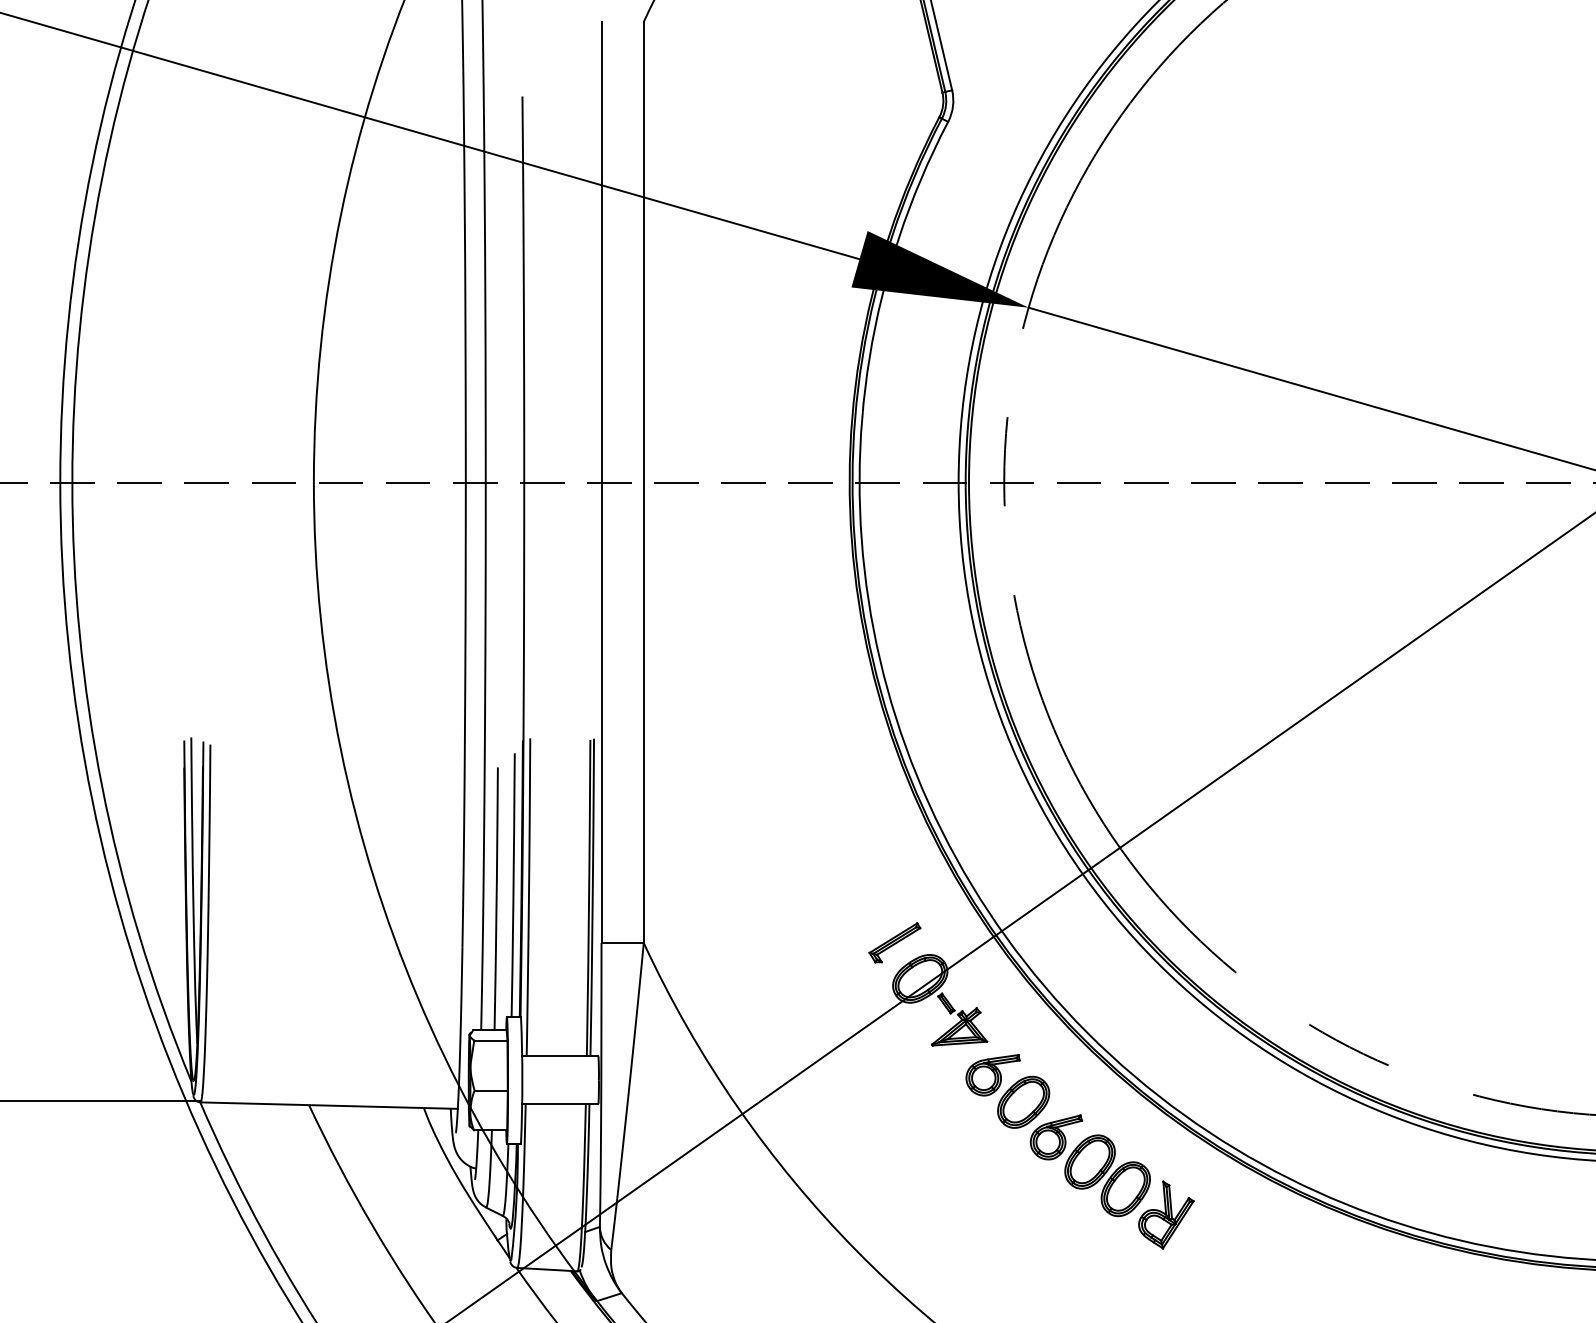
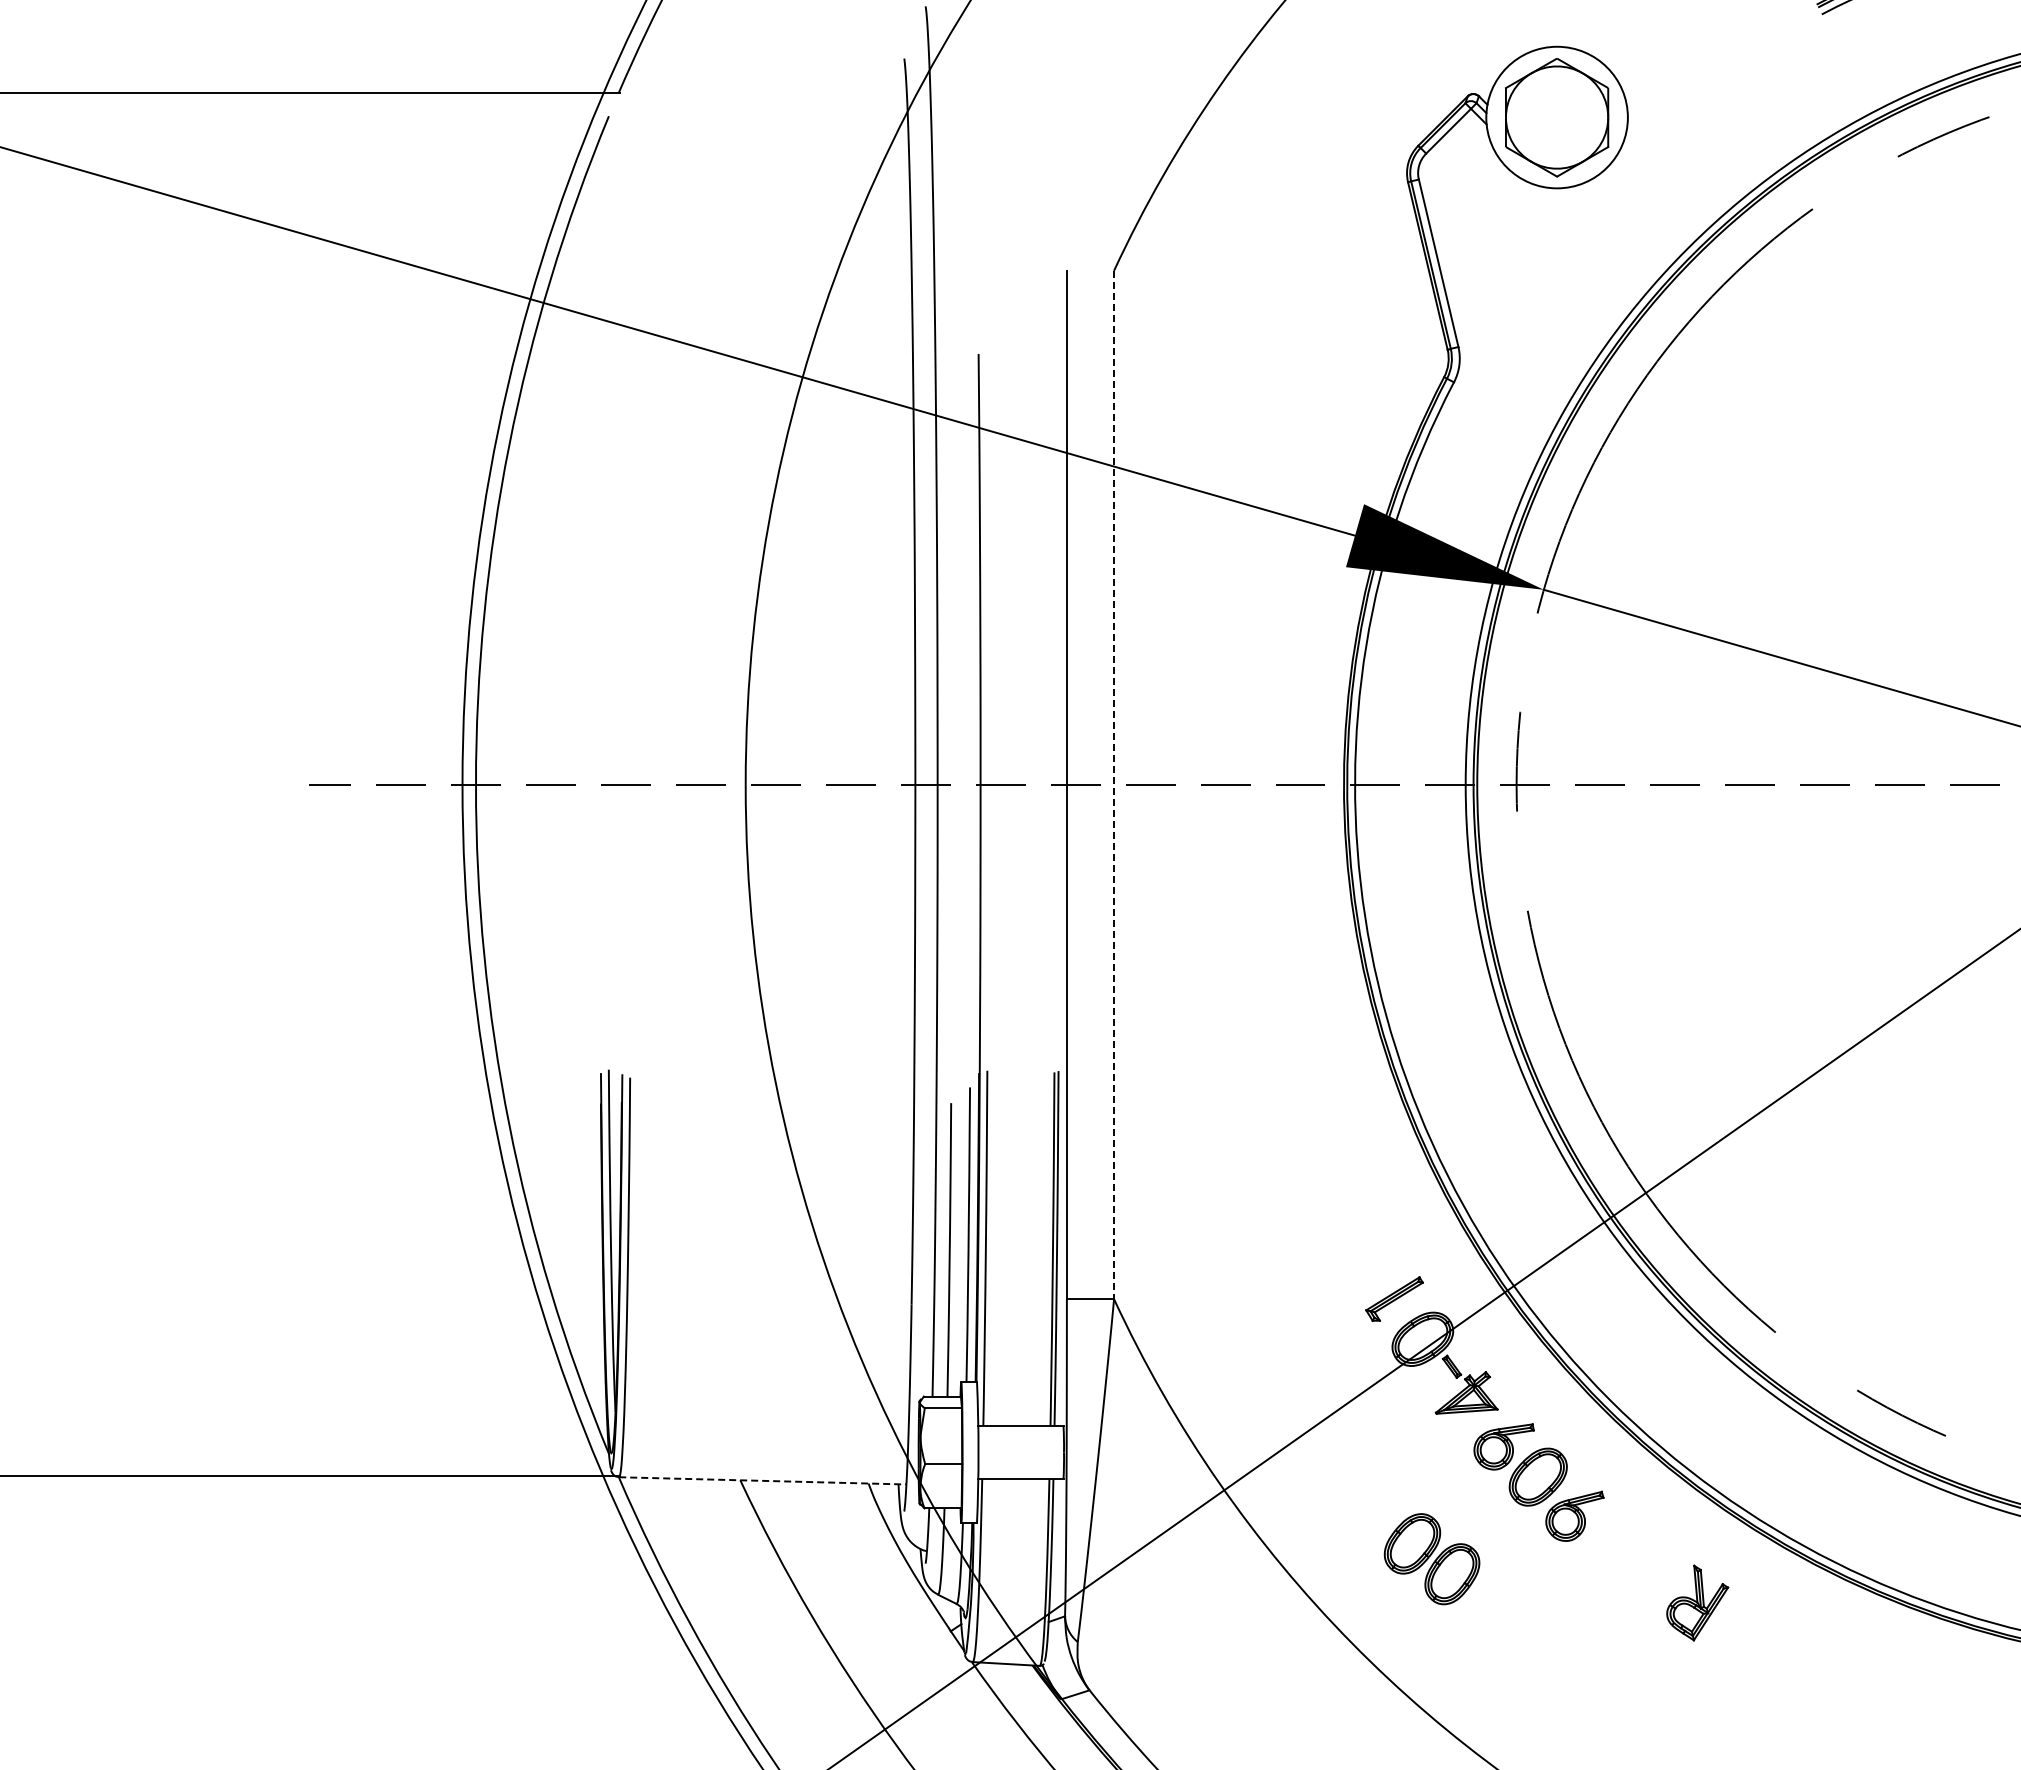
line: (644, 482) -> (1114, 785), solid -> dashed
line: (328, 1105) -> (762, 1480), solid -> dashed
part: (1107, 1176) -> (1431, 1559), moved

